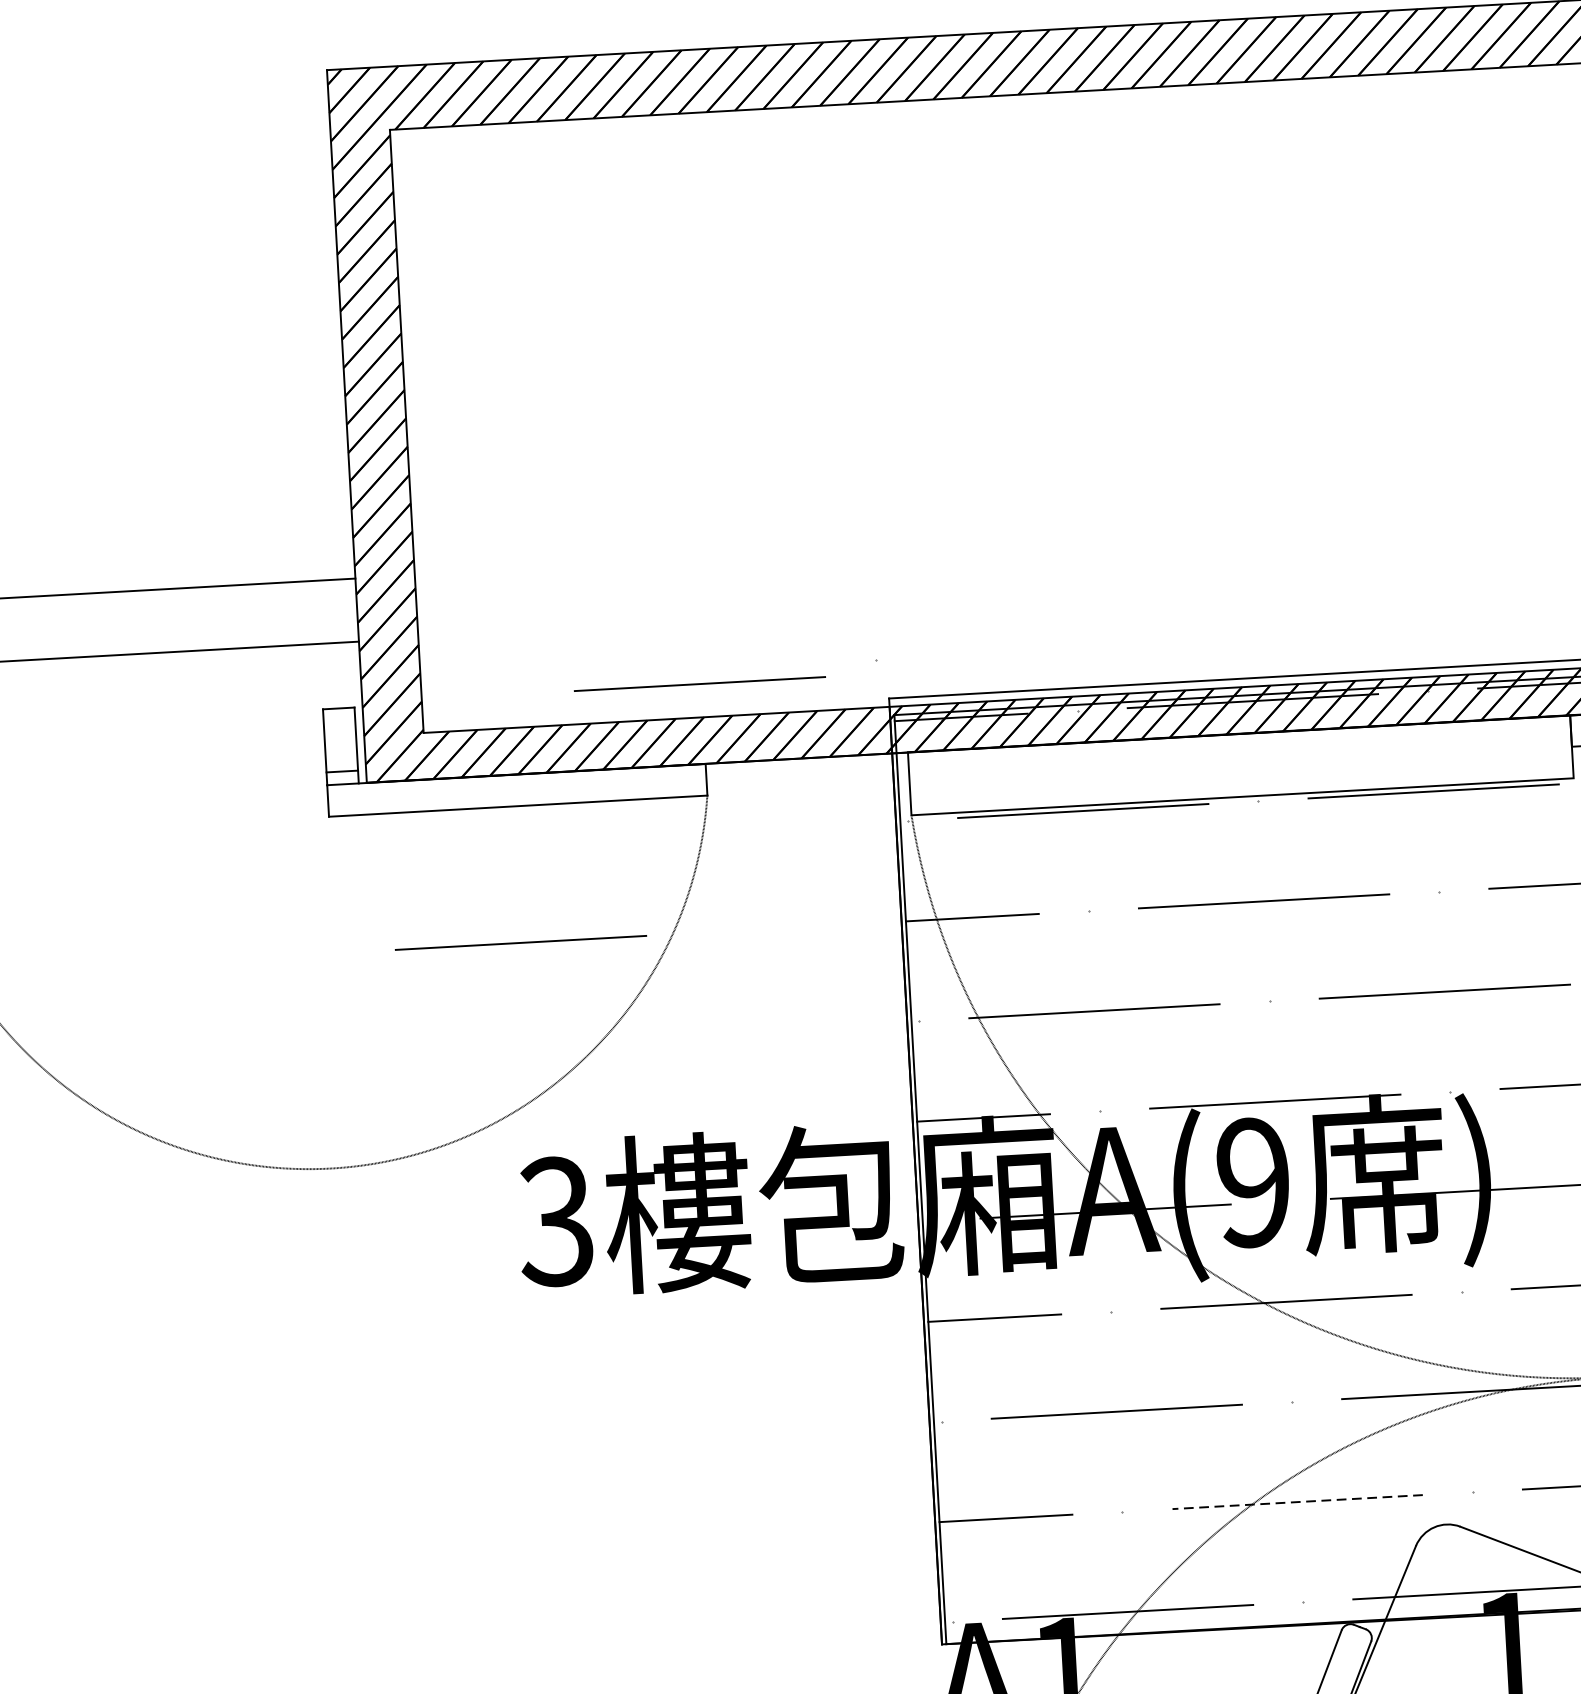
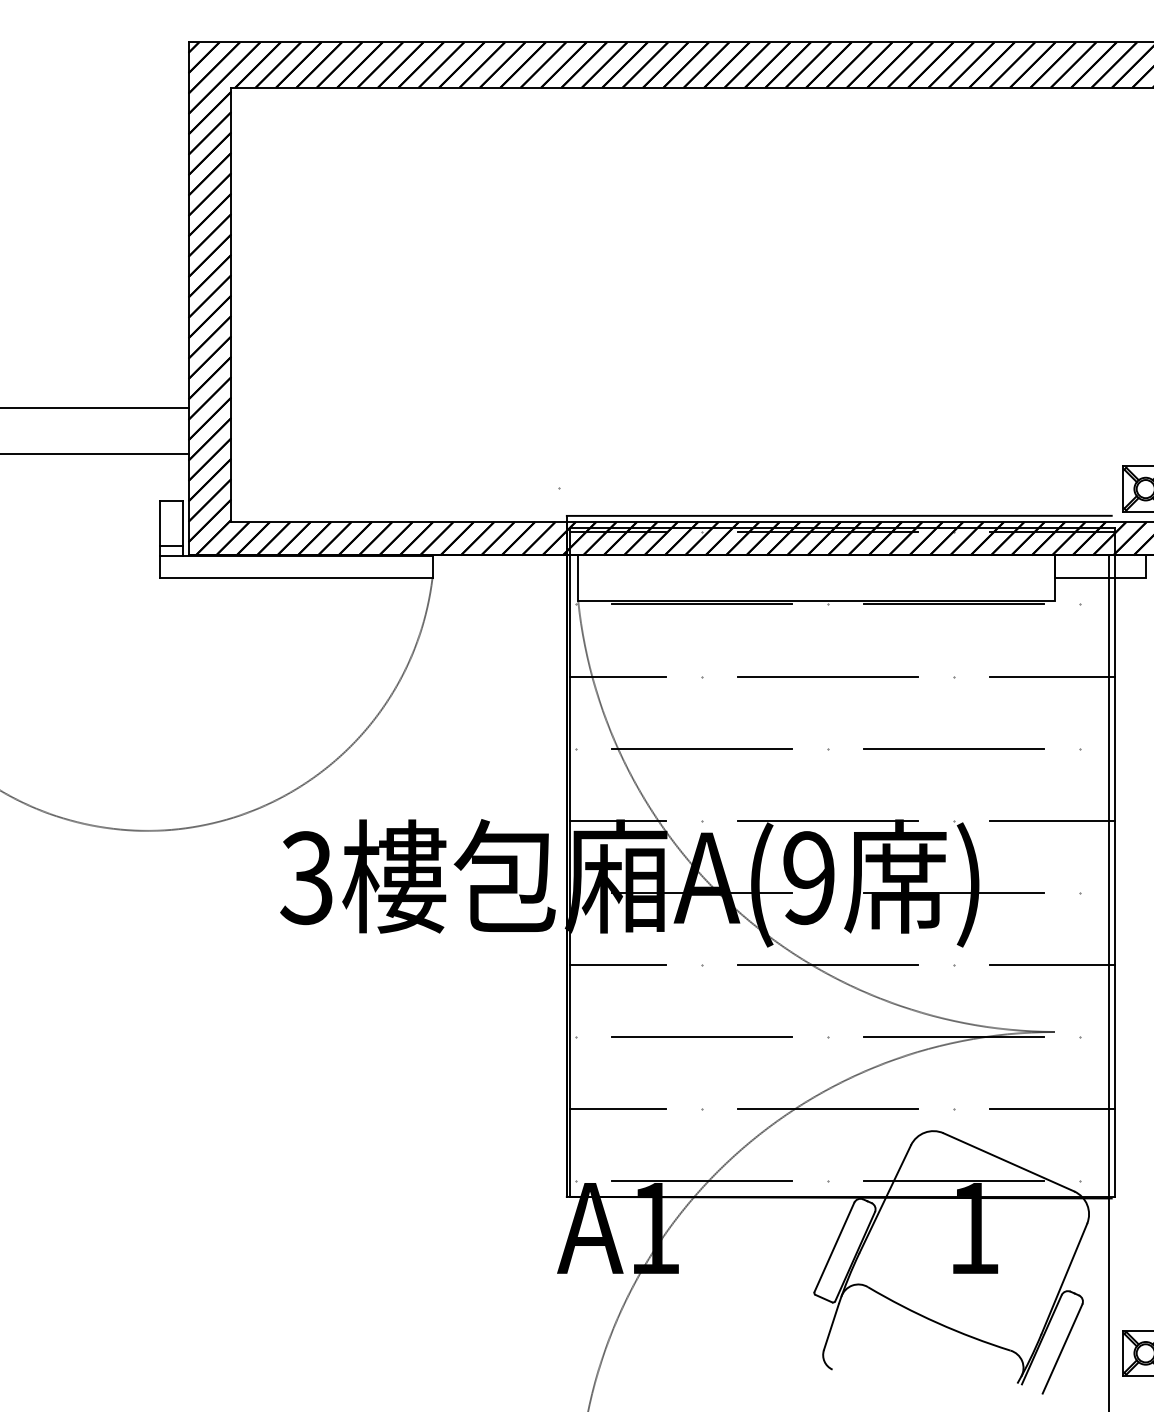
line: (699, 683) -> (431, 497), removed
line: (520, 942) -> (292, 676), removed
line: (1297, 1502) -> (827, 1109), dashed -> solid

